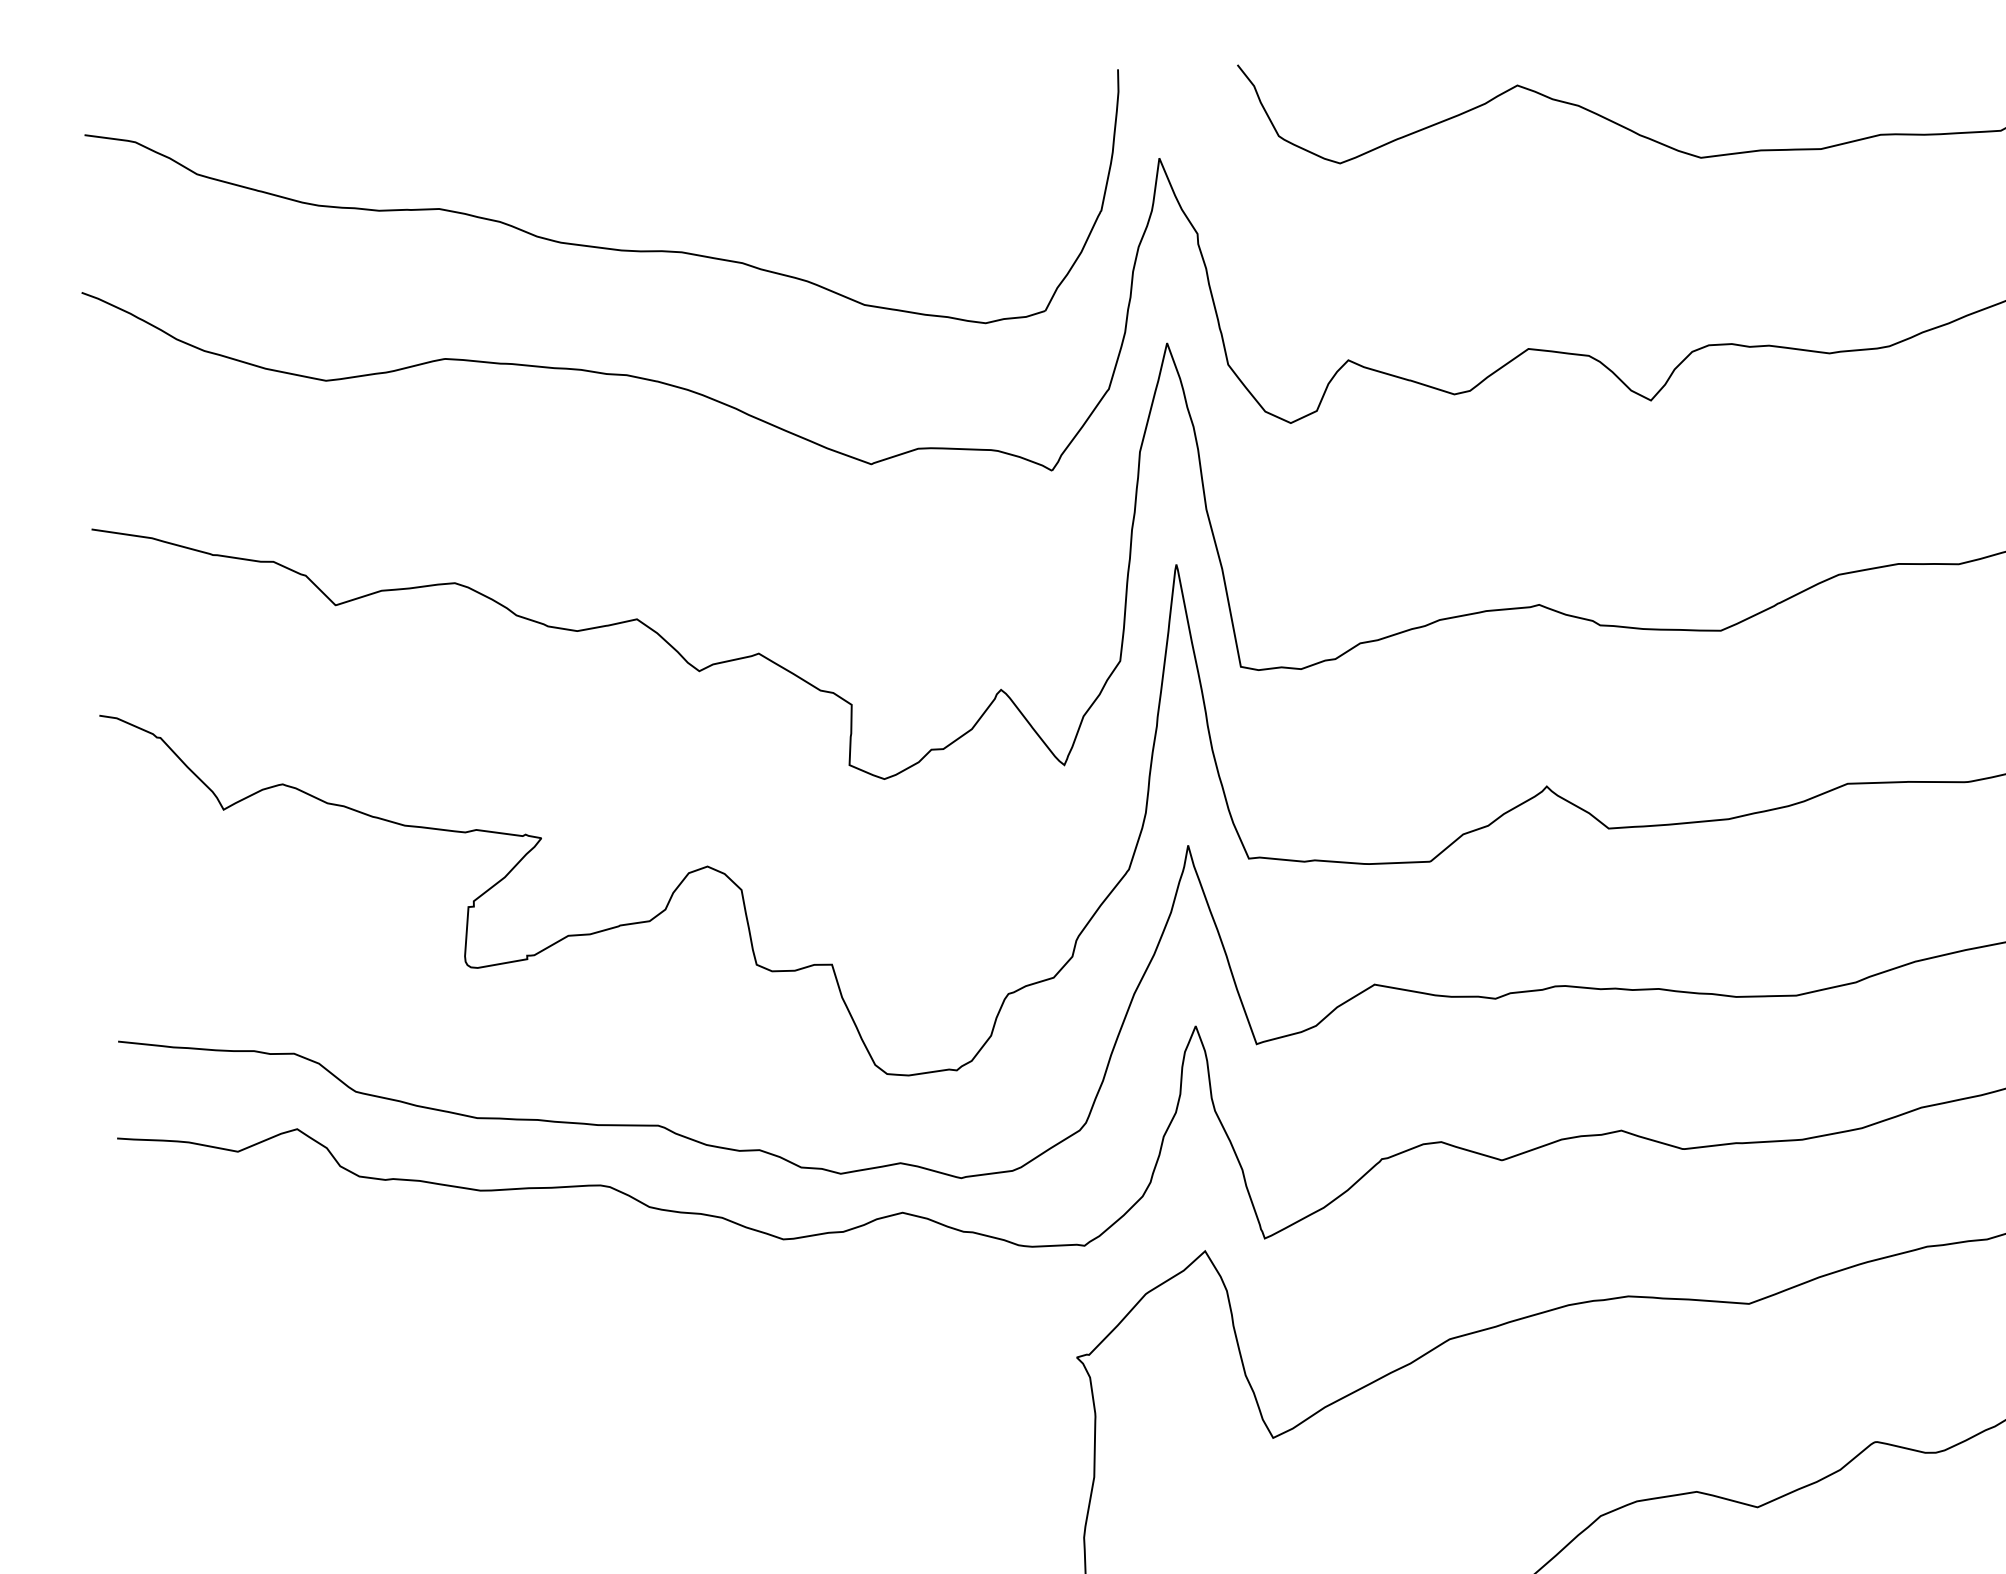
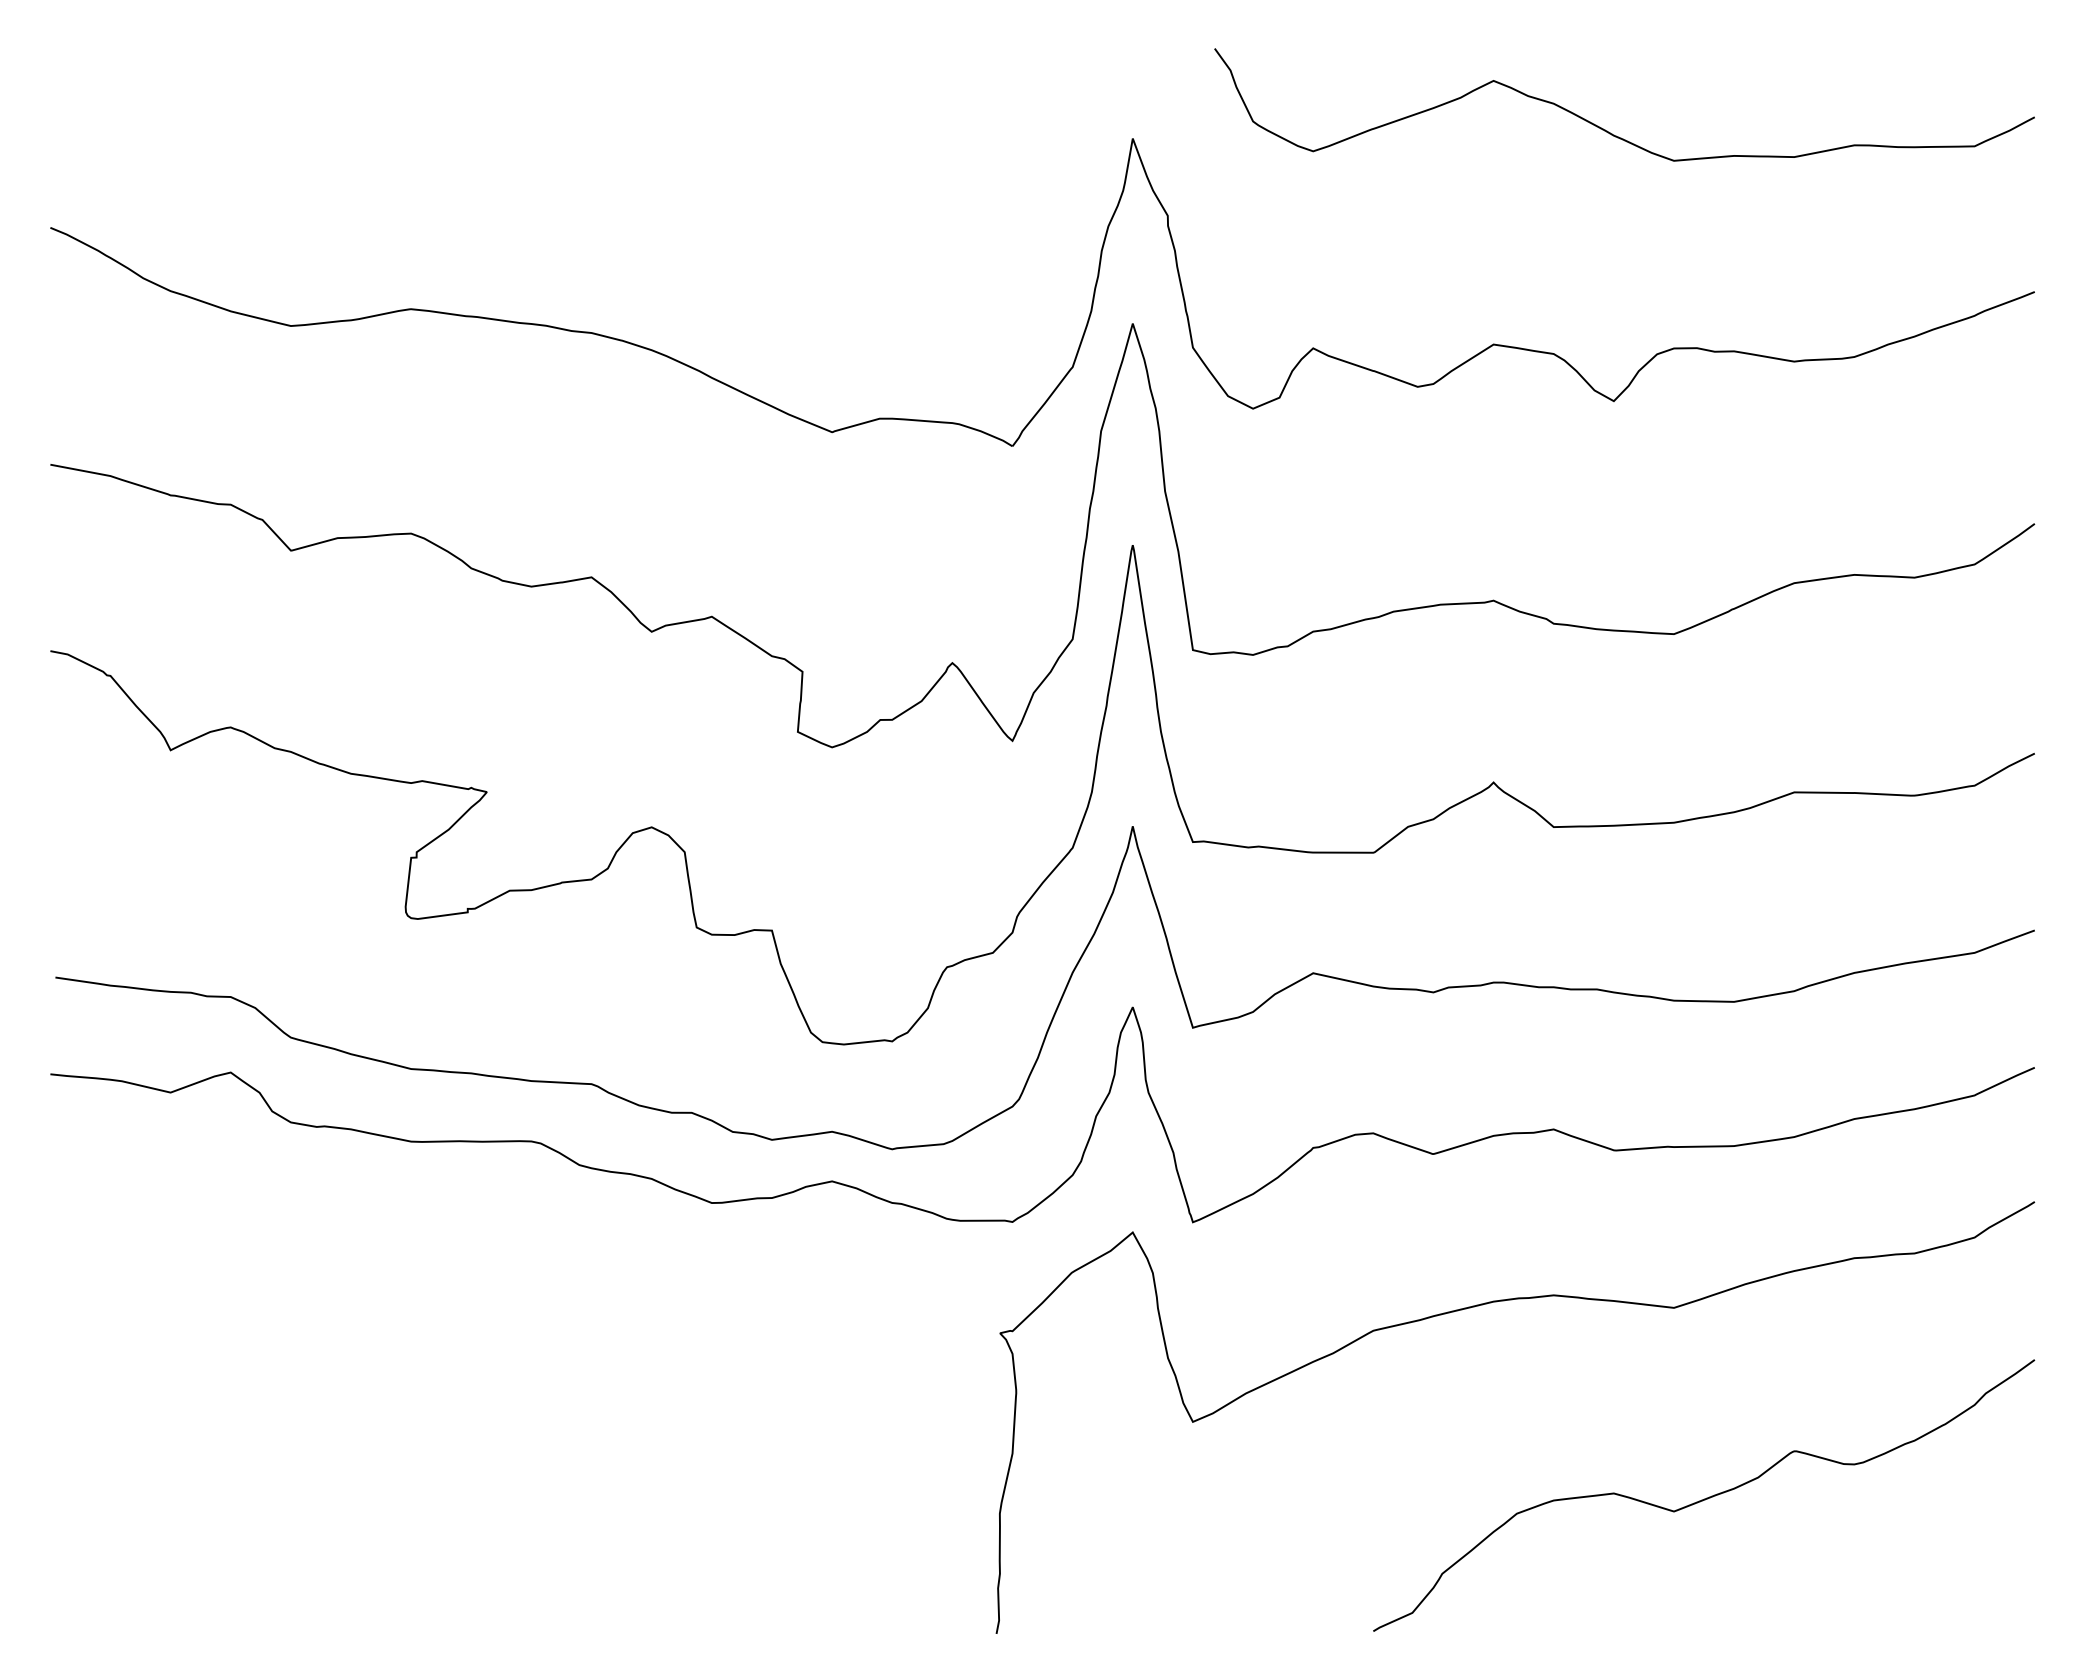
part: (601, 246) -> (571, 203), removed

